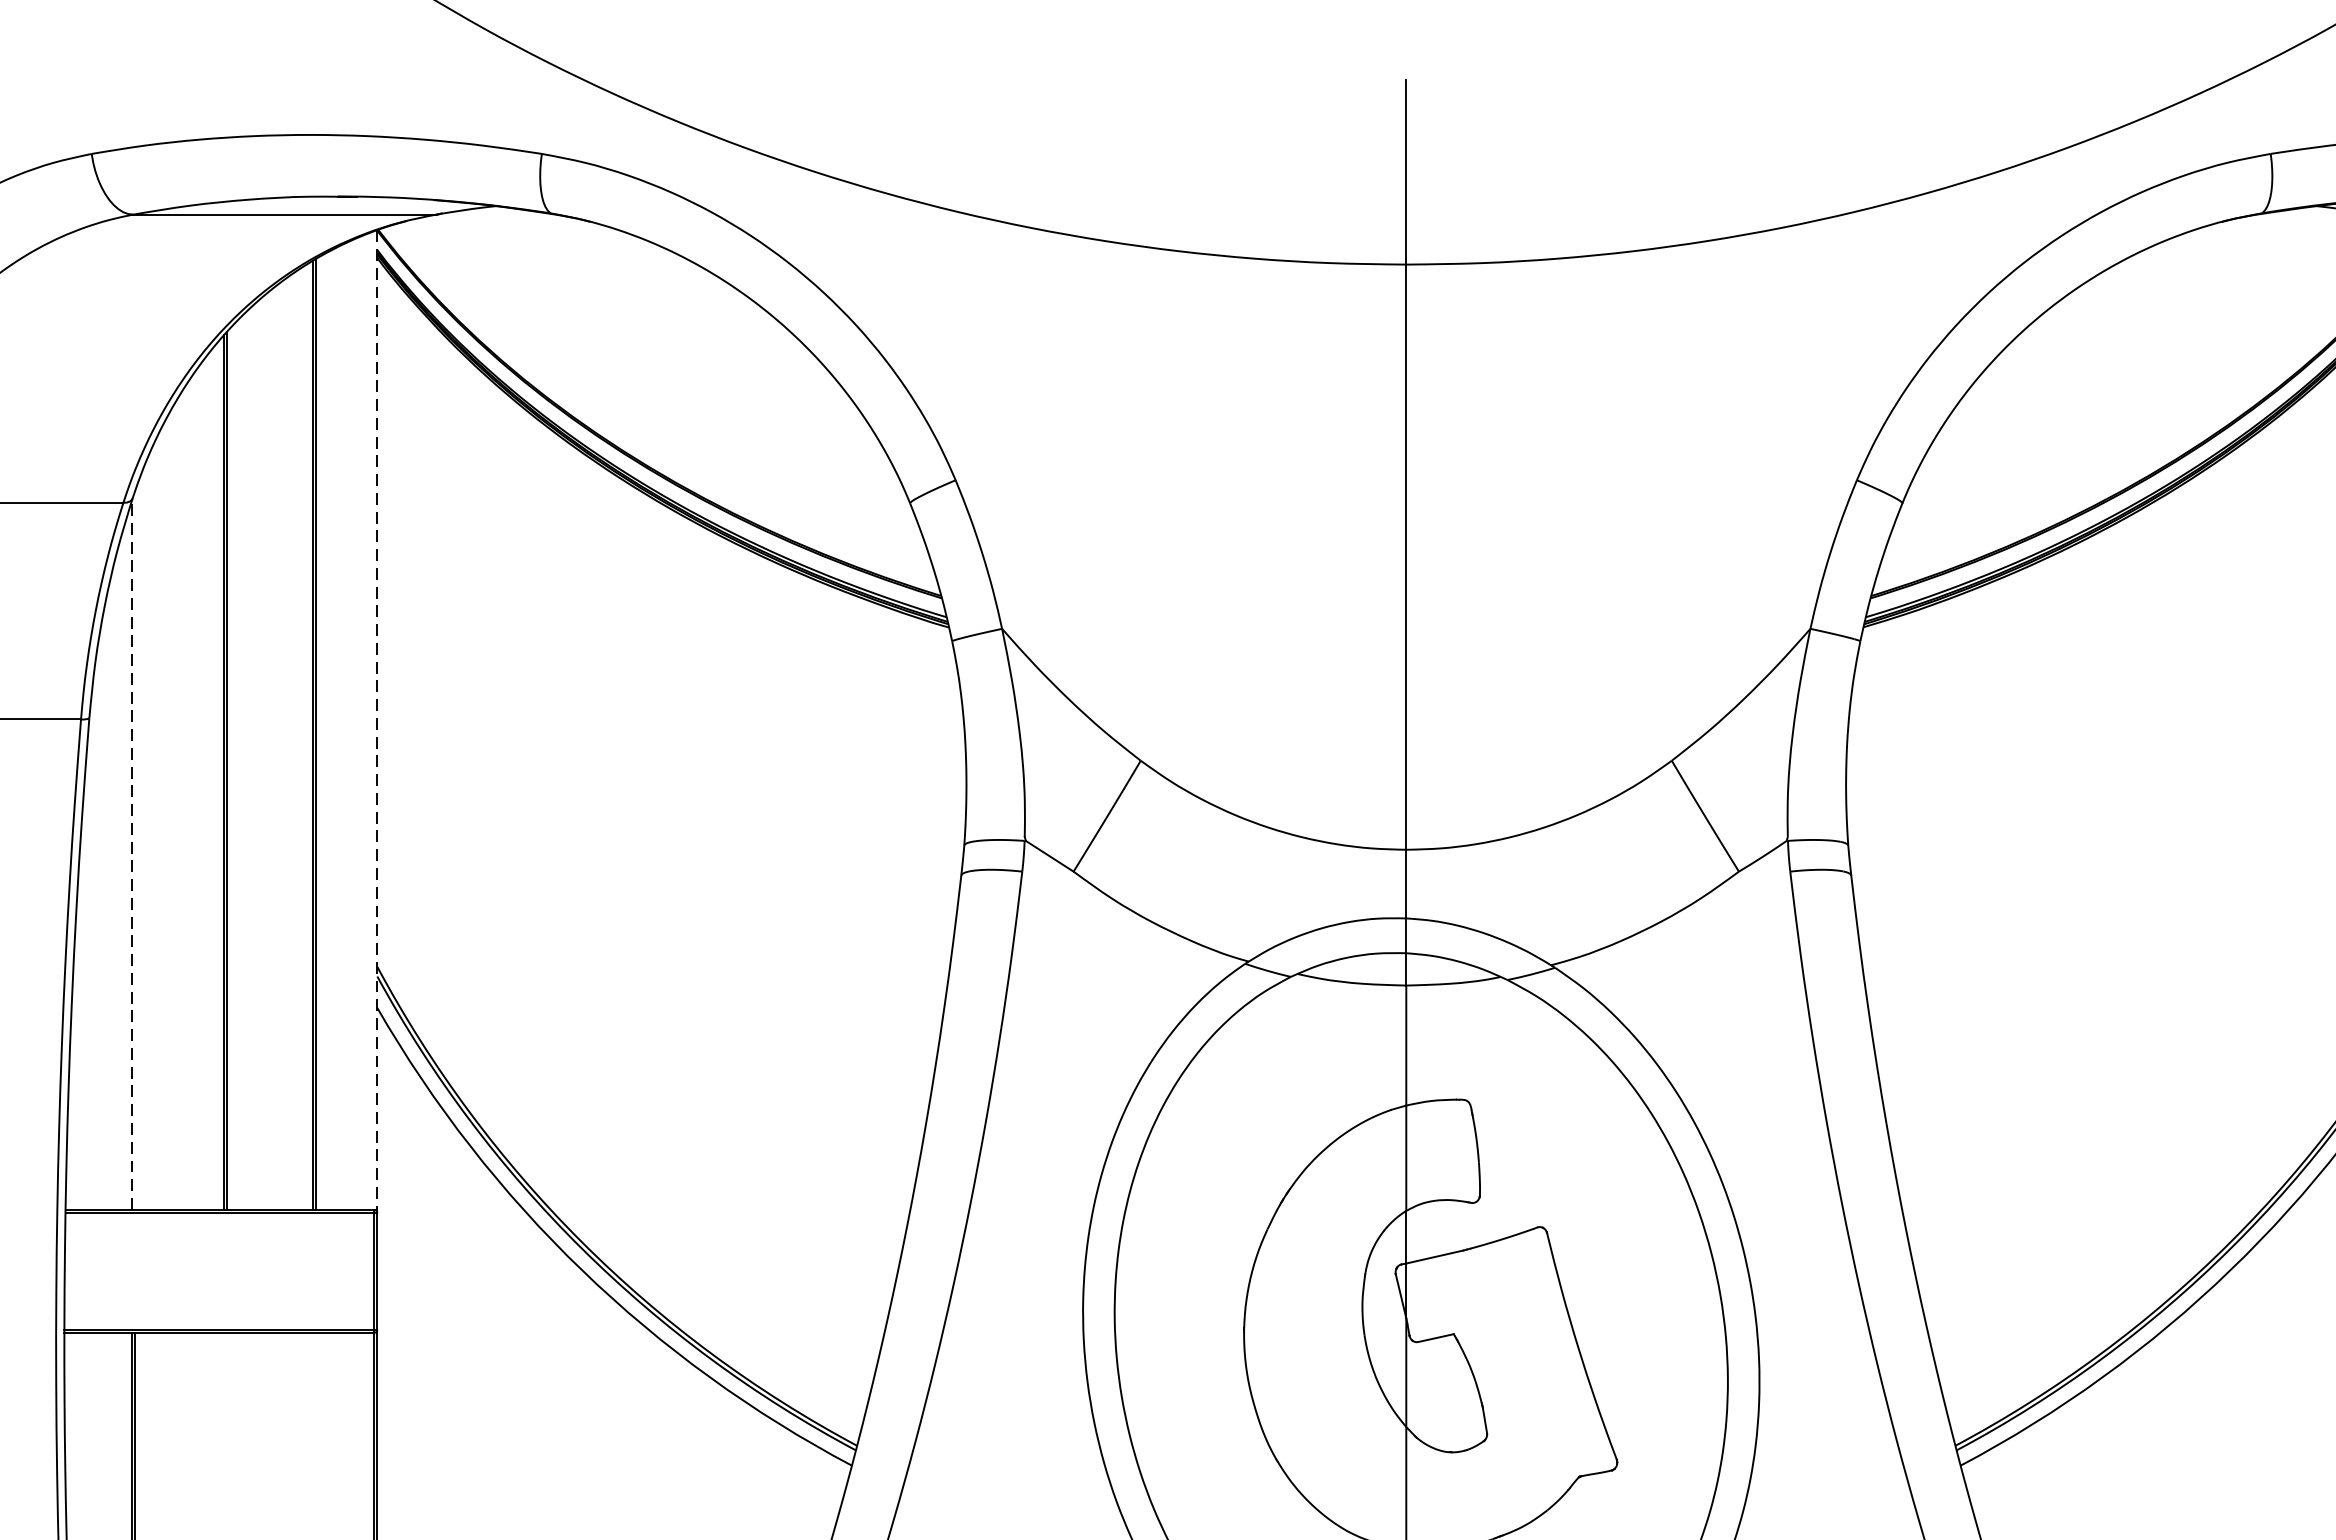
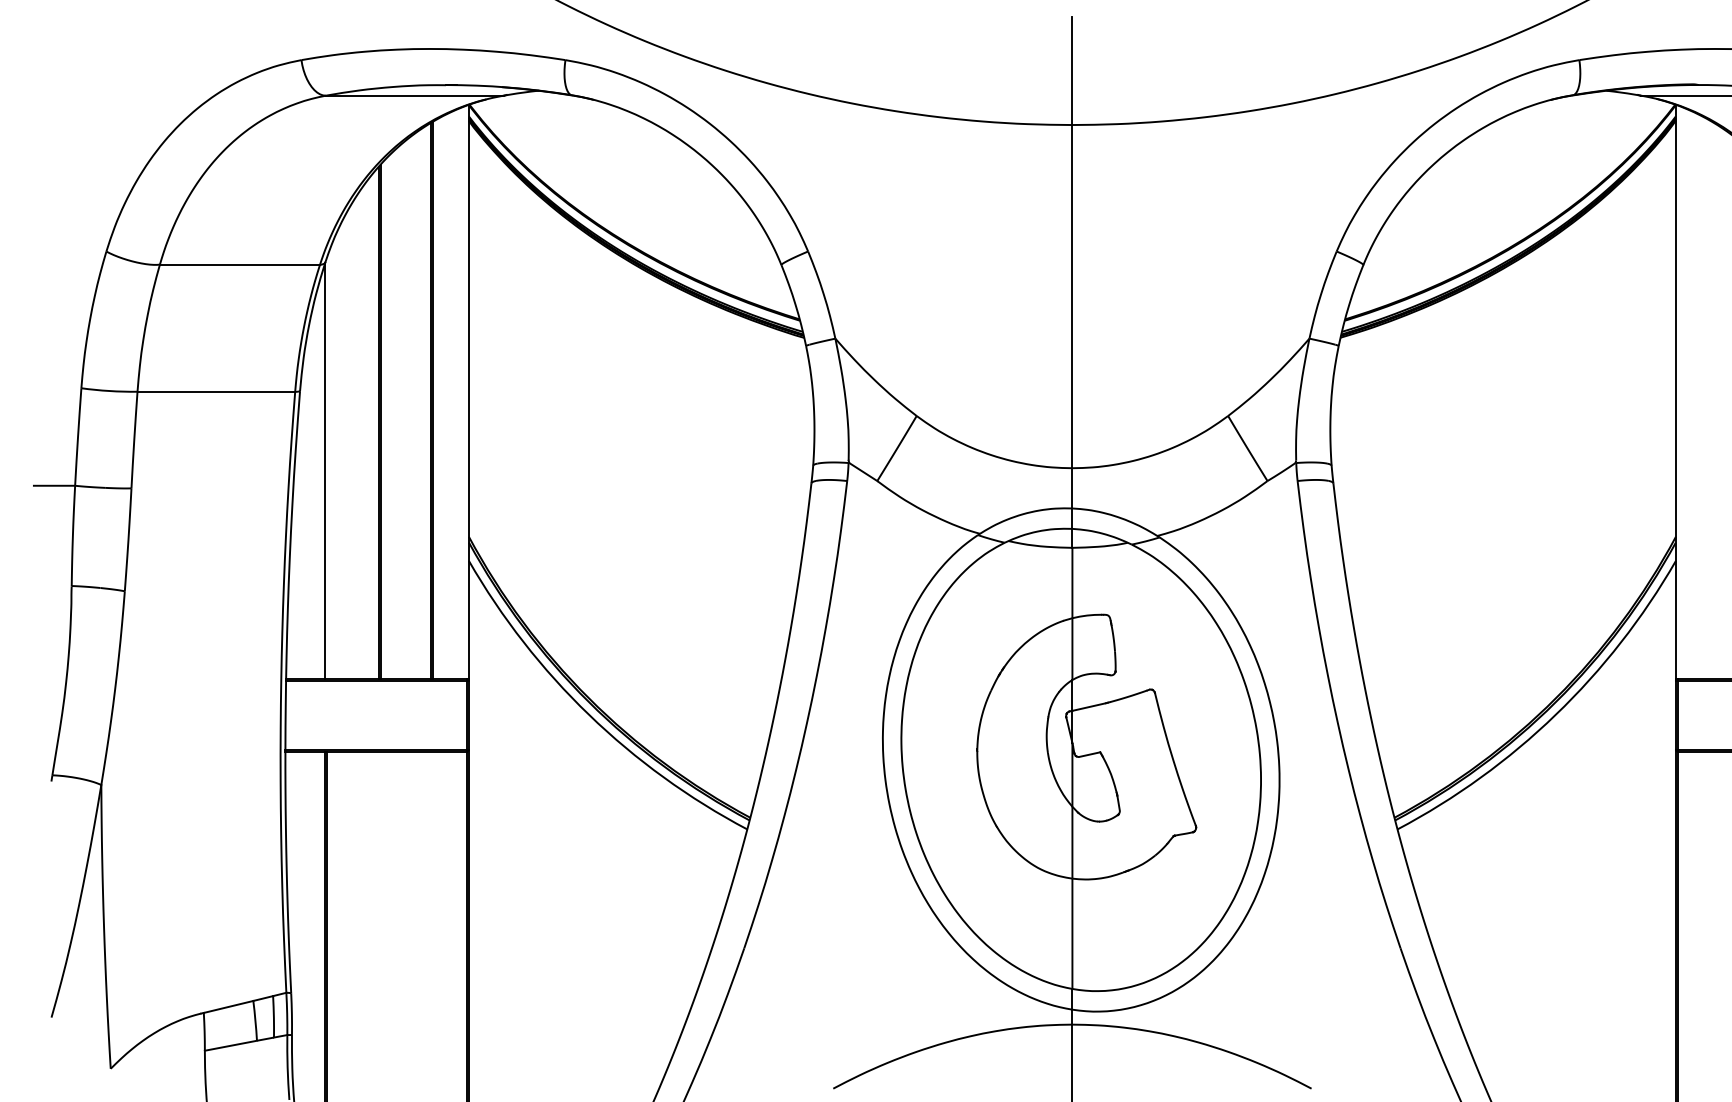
line: (376, 720) -> (468, 392), dashed -> solid
line: (131, 853) -> (324, 470), dashed -> solid

